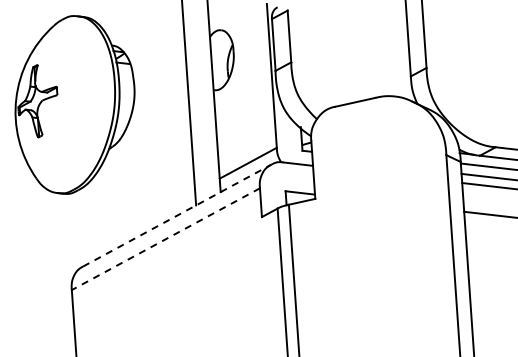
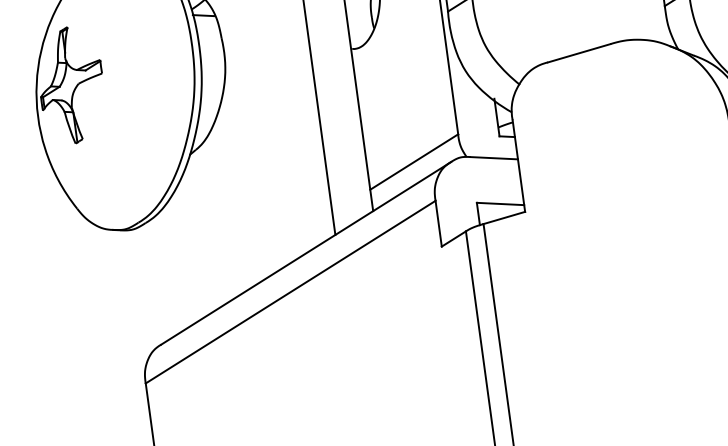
line: (177, 215) -> (306, 253), dashed -> solid
line: (165, 239) -> (290, 292), dashed -> solid

